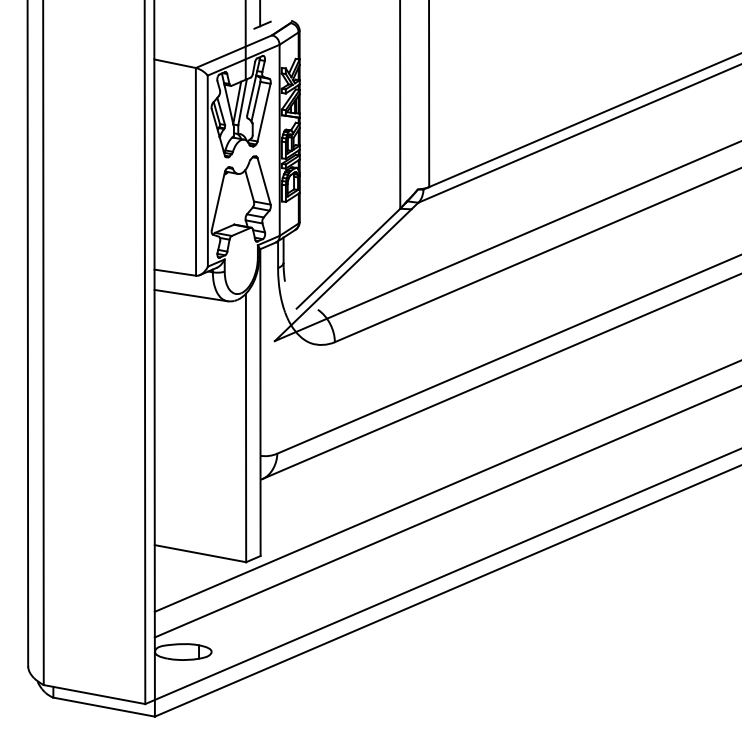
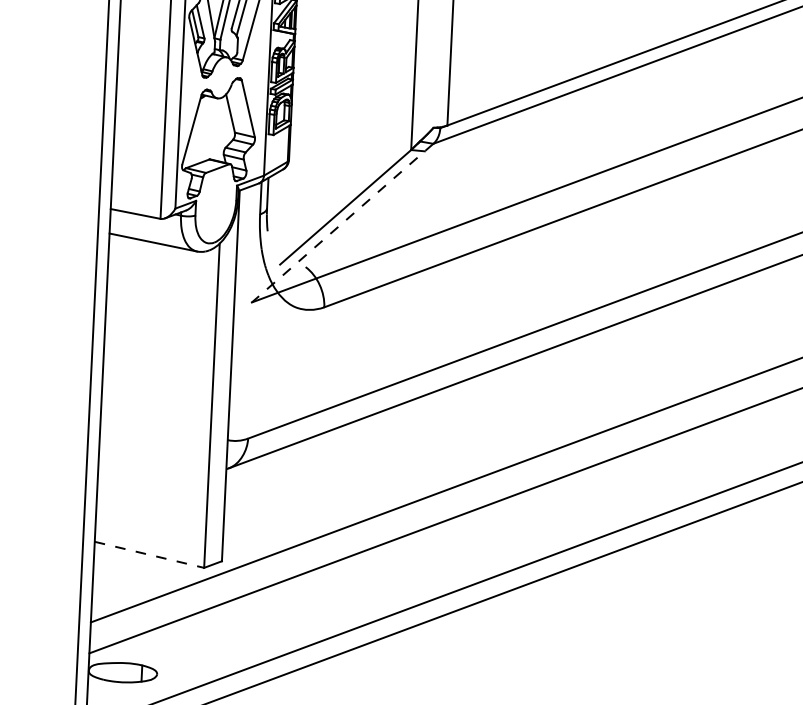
line: (346, 271) -> (342, 222), solid -> dashed
line: (200, 553) -> (149, 554), solid -> dashed

